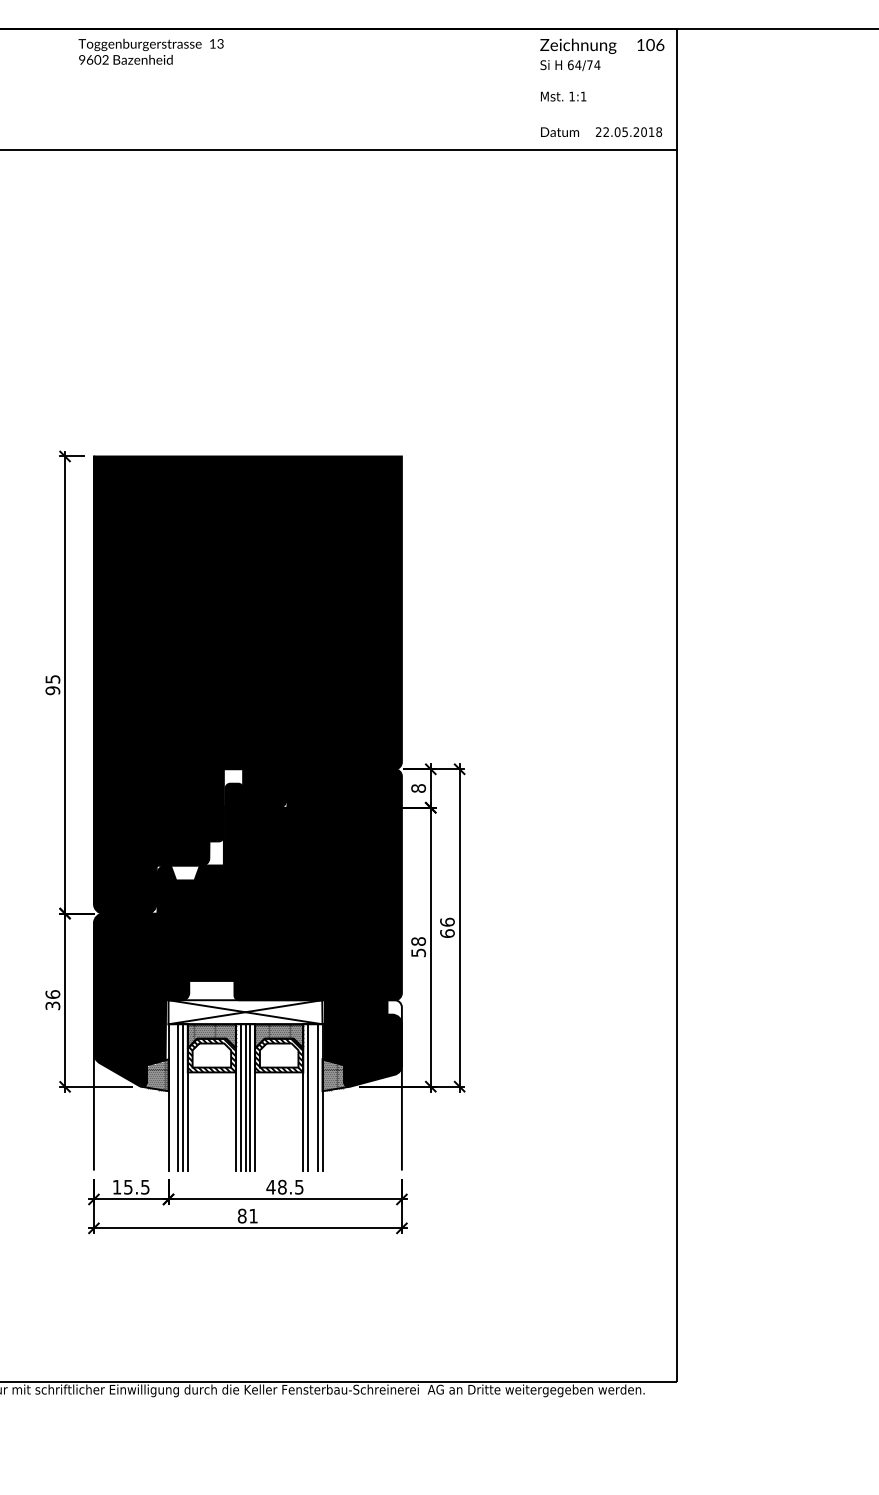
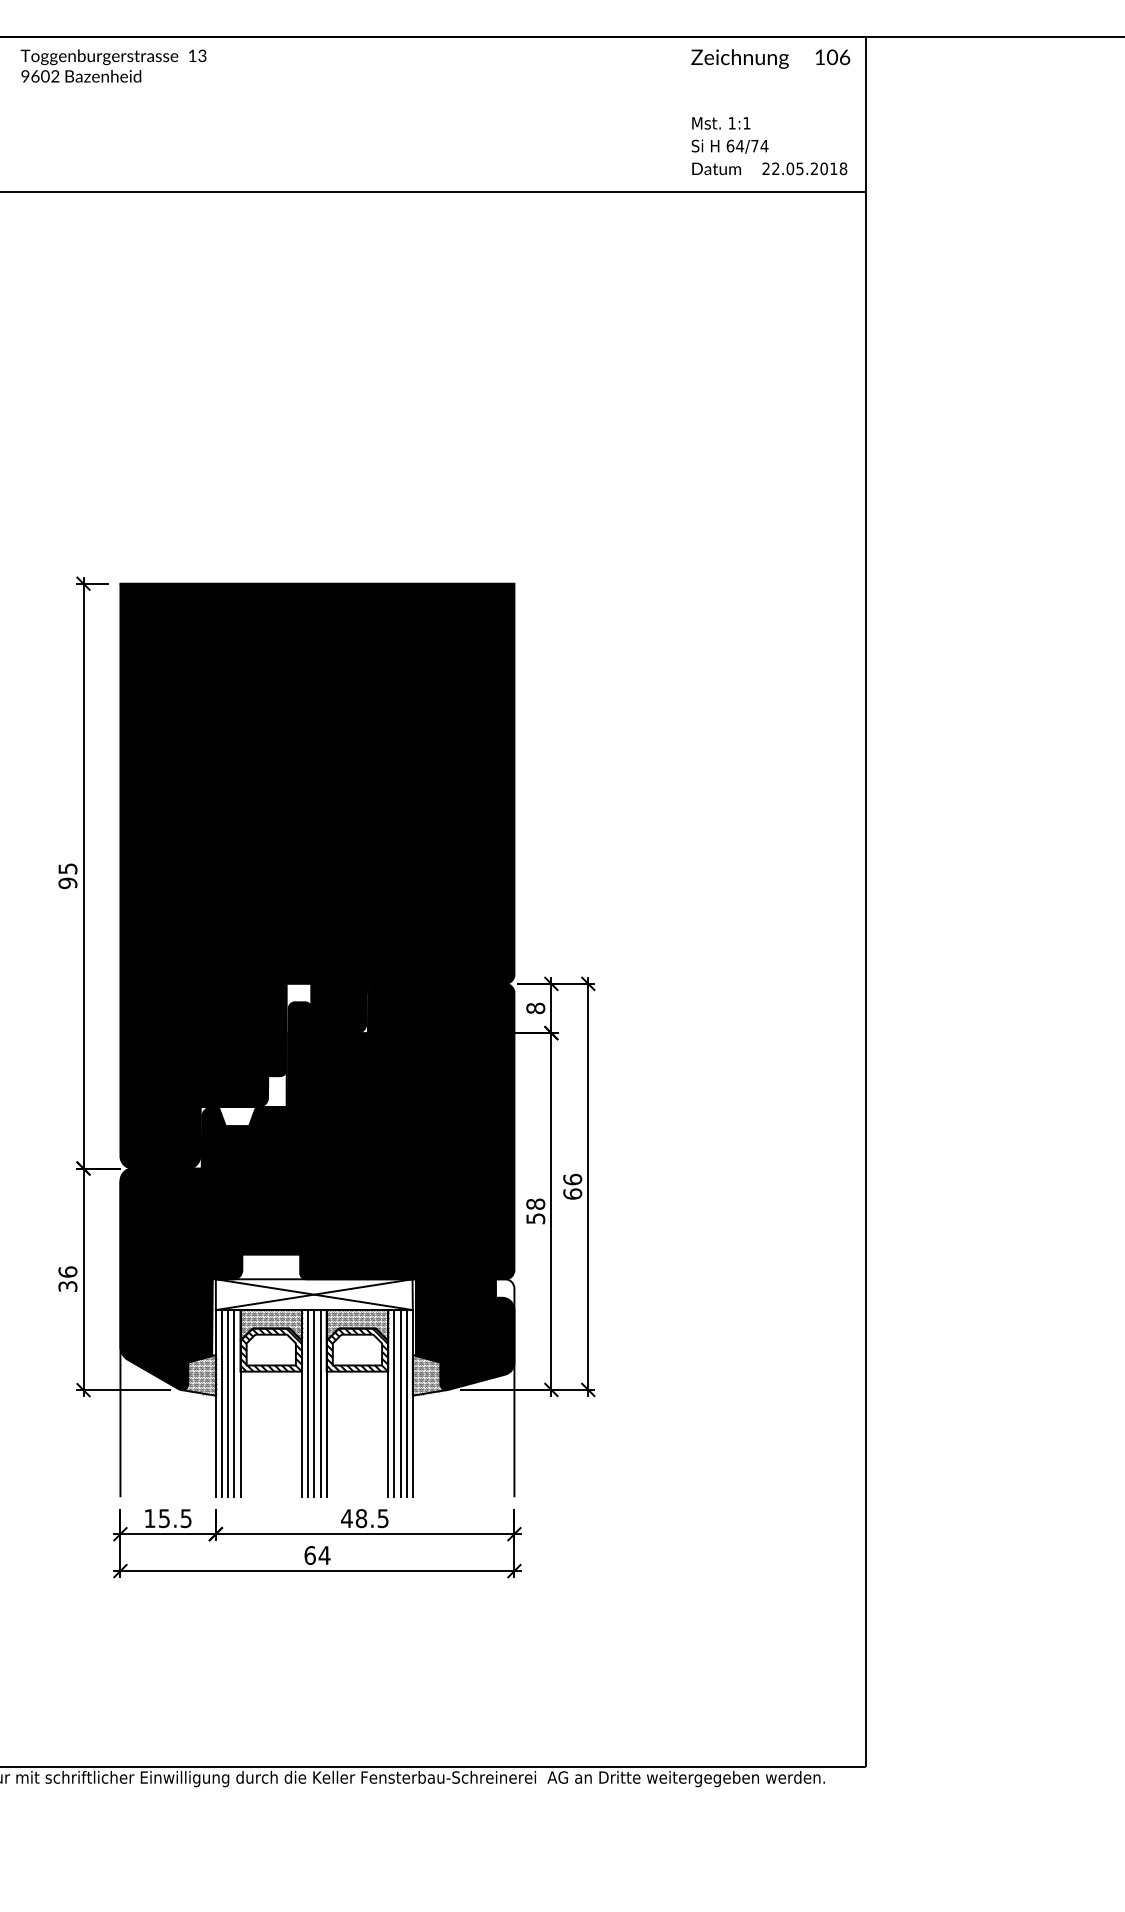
text: (151, 51) -> (113, 65), moved
text: (570, 65) -> (729, 146), moved
line: (173, 1097) -> (222, 1403), added
line: (312, 1097) -> (400, 1403), added
text: (247, 1216) -> (317, 1555), 81 -> 64

